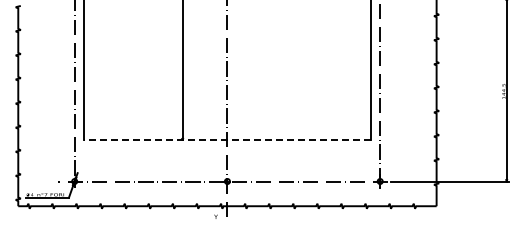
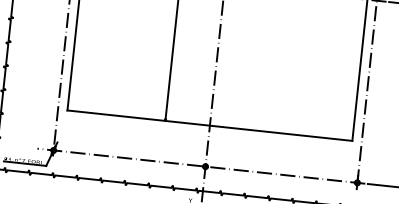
line: (226, 140) -> (208, 125), dashed -> solid

